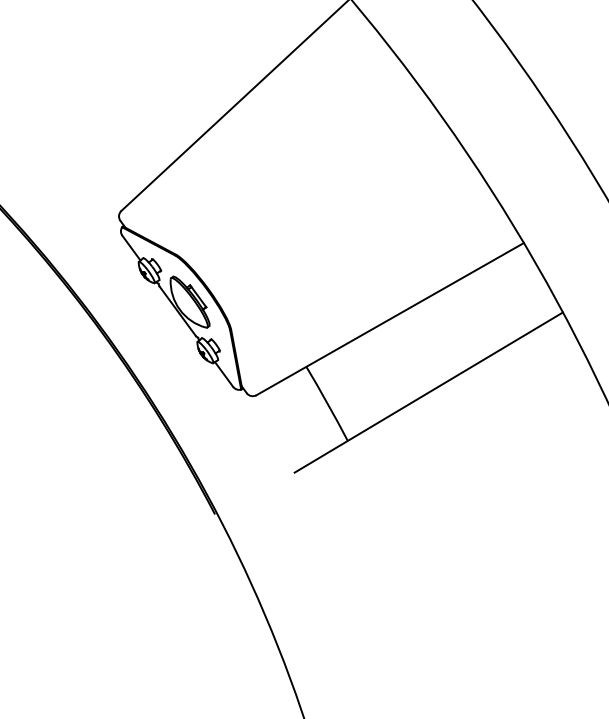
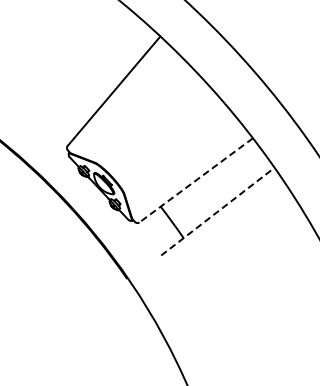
line: (390, 319) -> (196, 180), solid -> dashed
line: (427, 392) -> (217, 211), solid -> dashed

